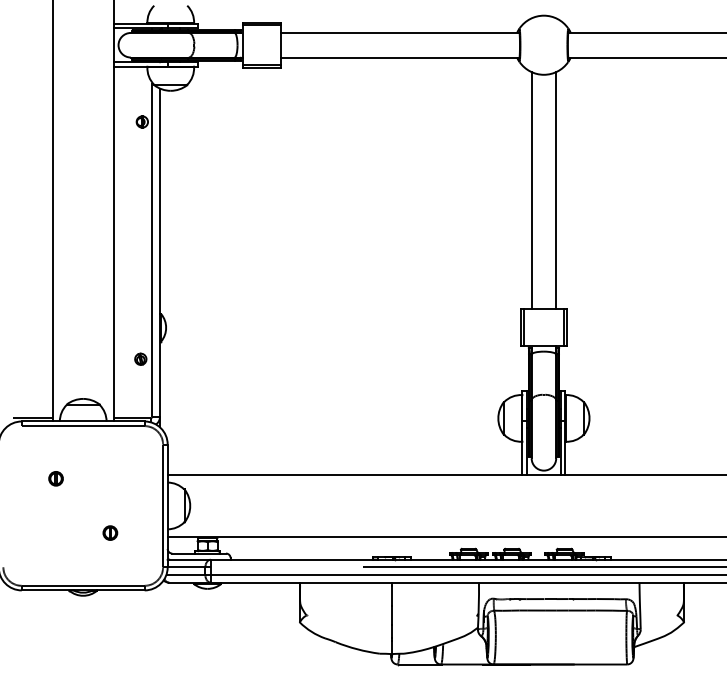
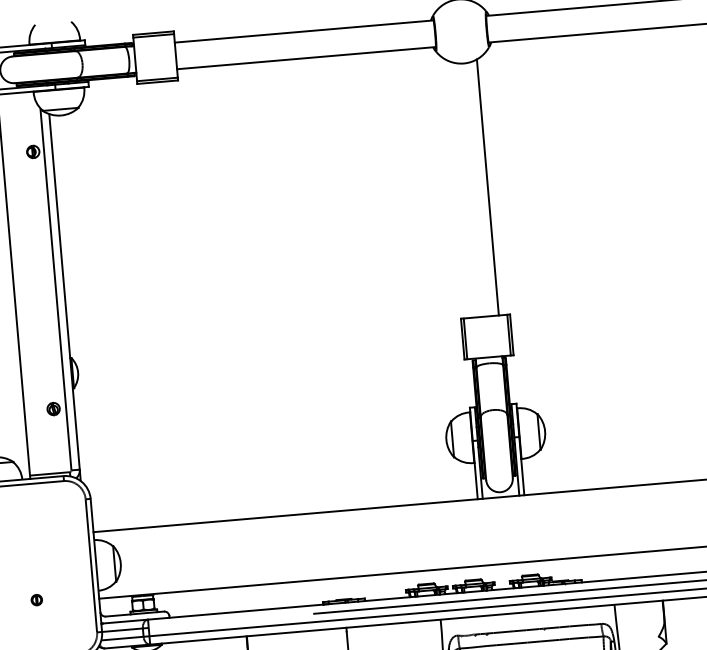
line: (531, 190) -> (461, 189), removed
part: (110, 532) -> (36, 599), size x0.7

